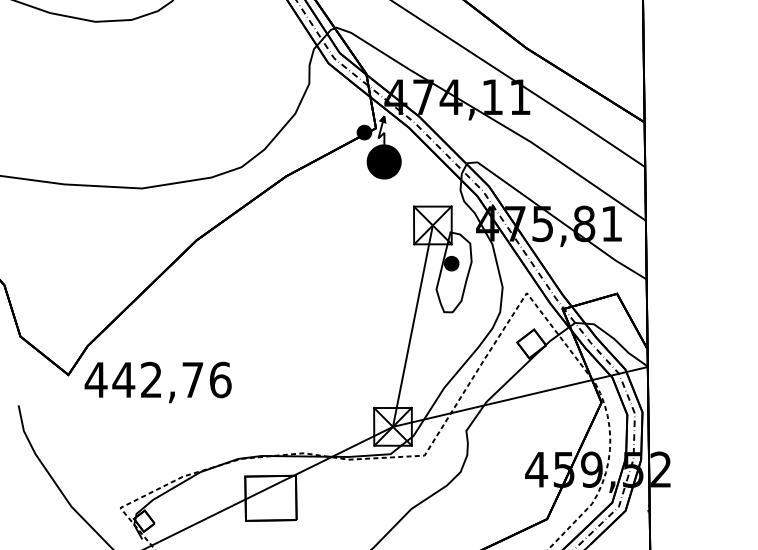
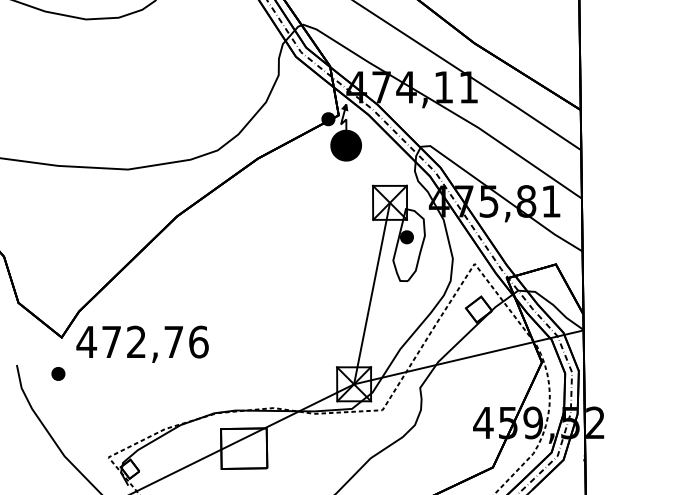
text: (123, 379) -> (111, 341), 442,76 -> 472,76
part: (64, 415) -> (58, 374), added

